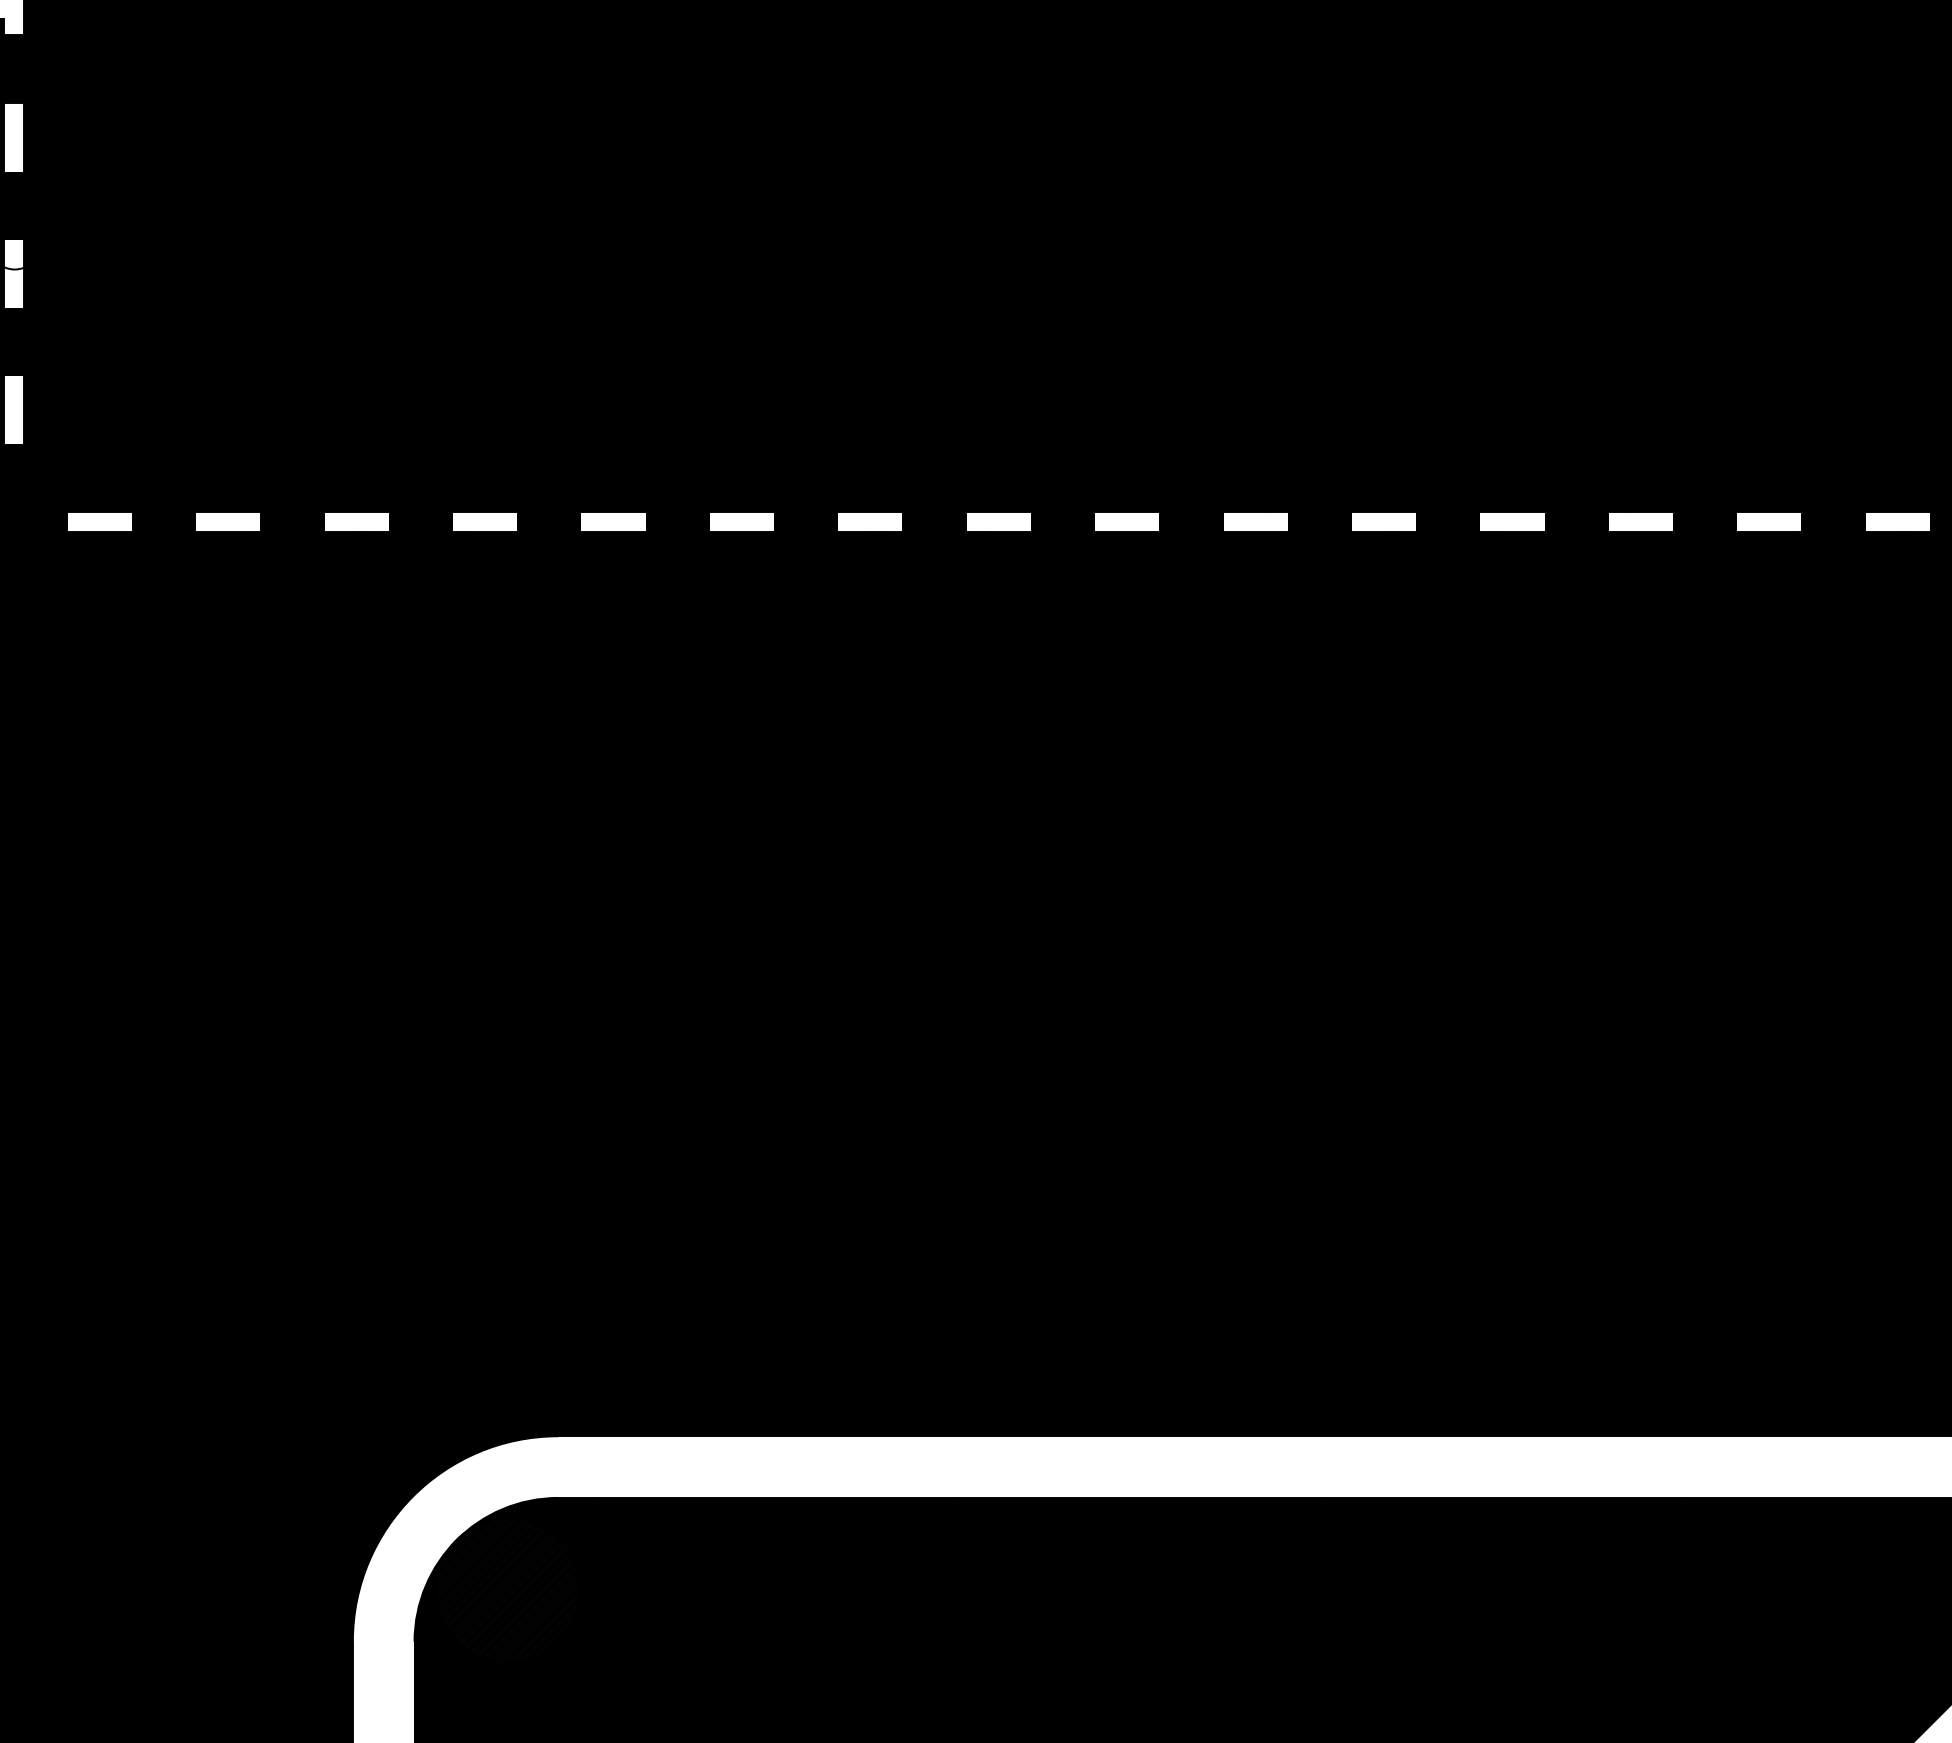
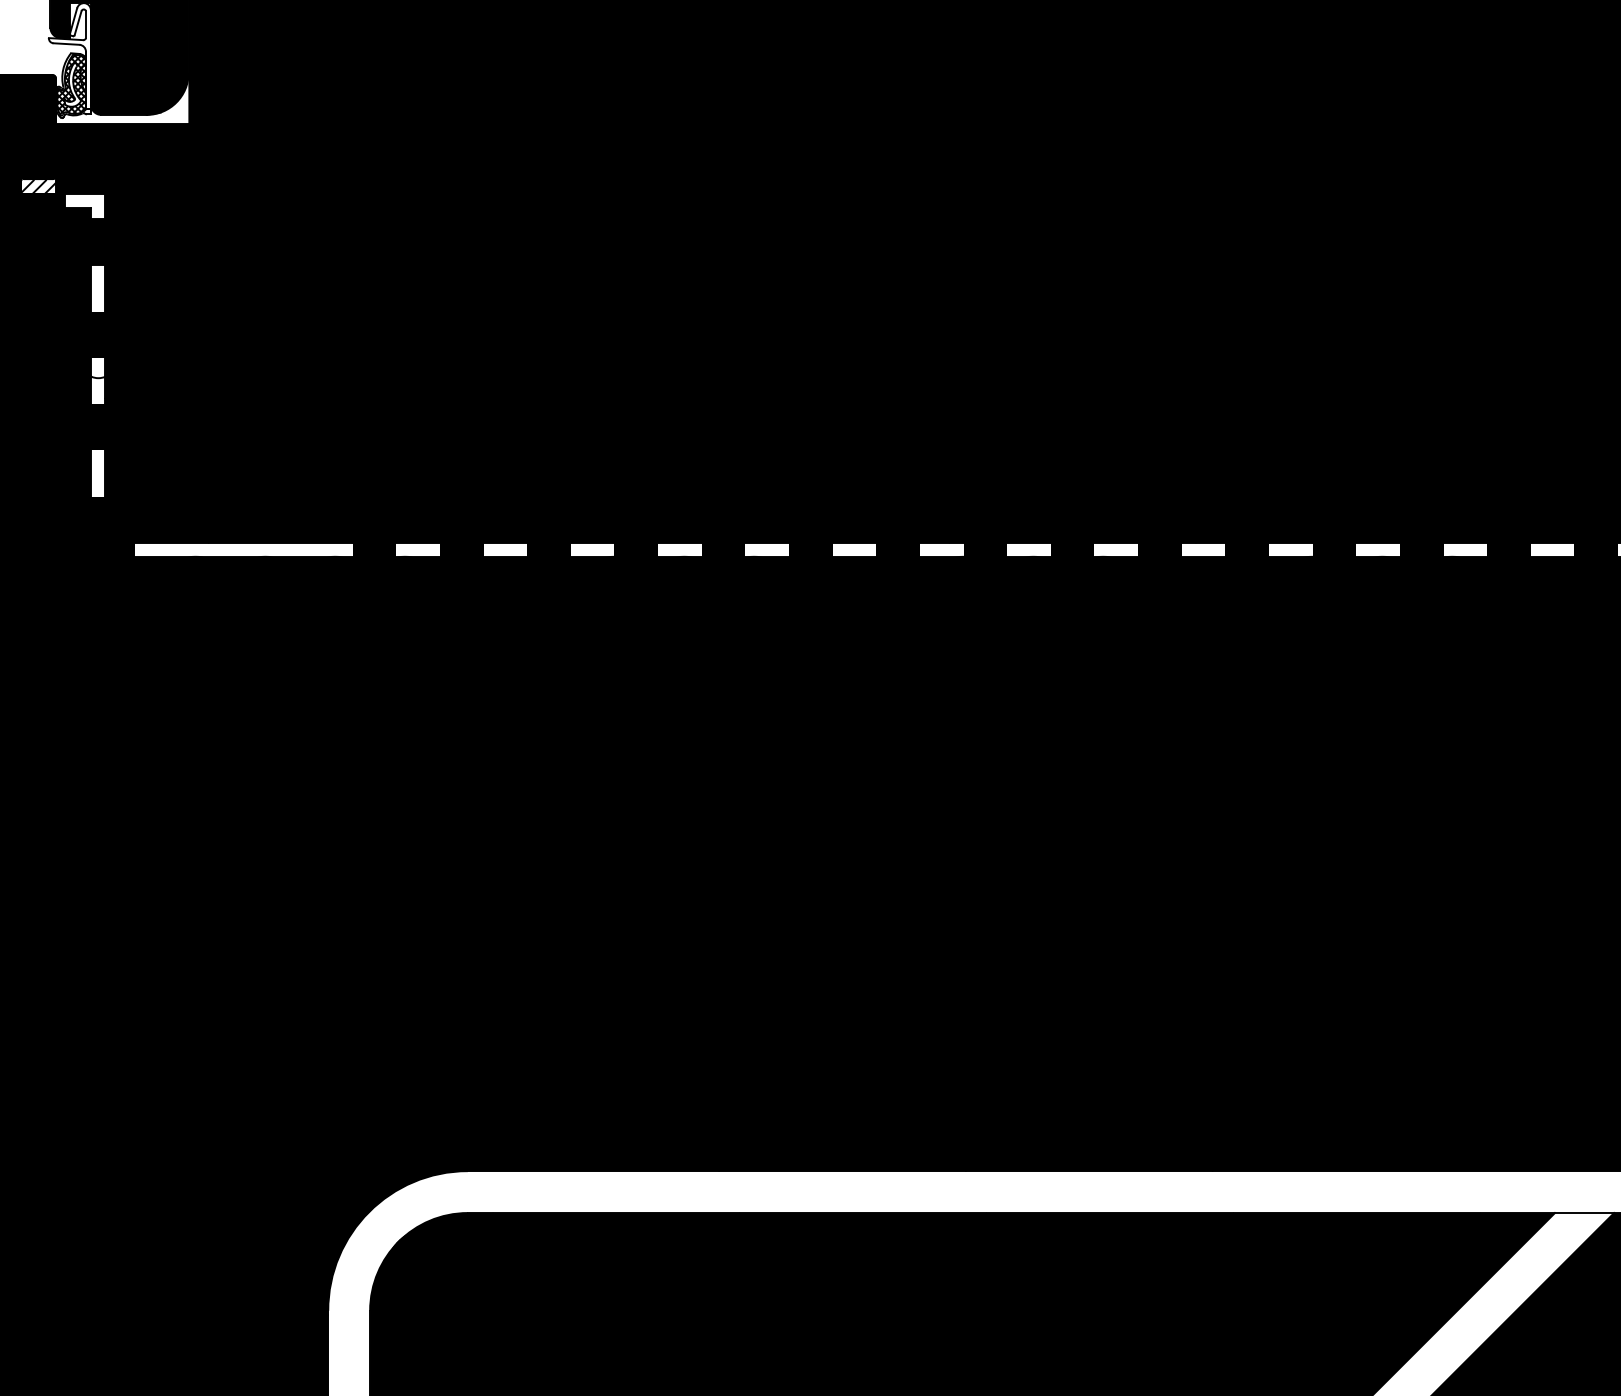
fill: (163, 521) -> (199, 549), removed
fill: (292, 521) -> (287, 549), removed

